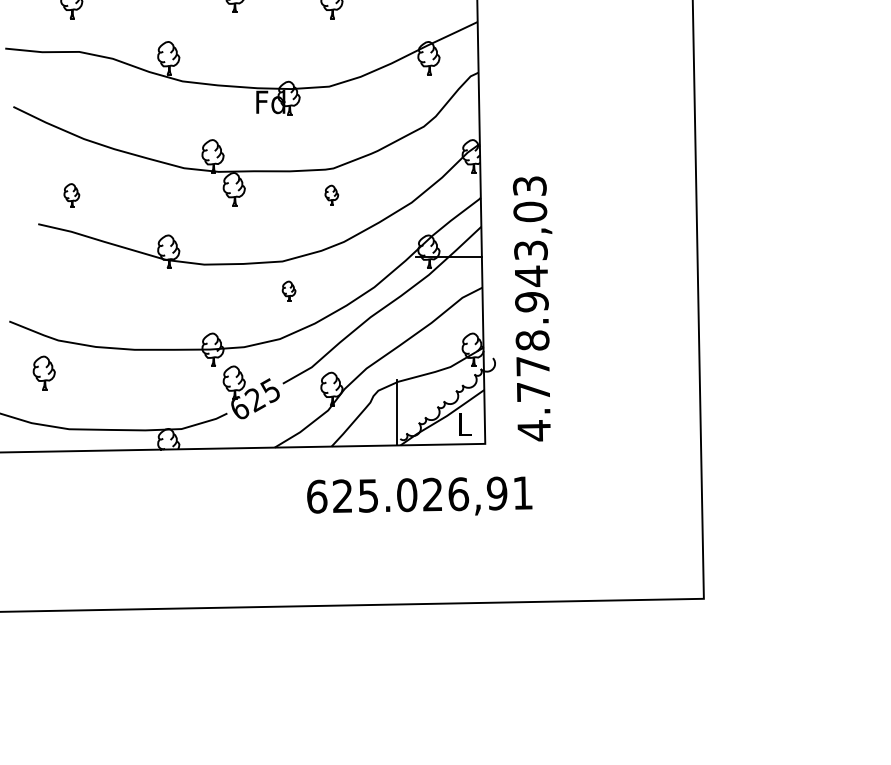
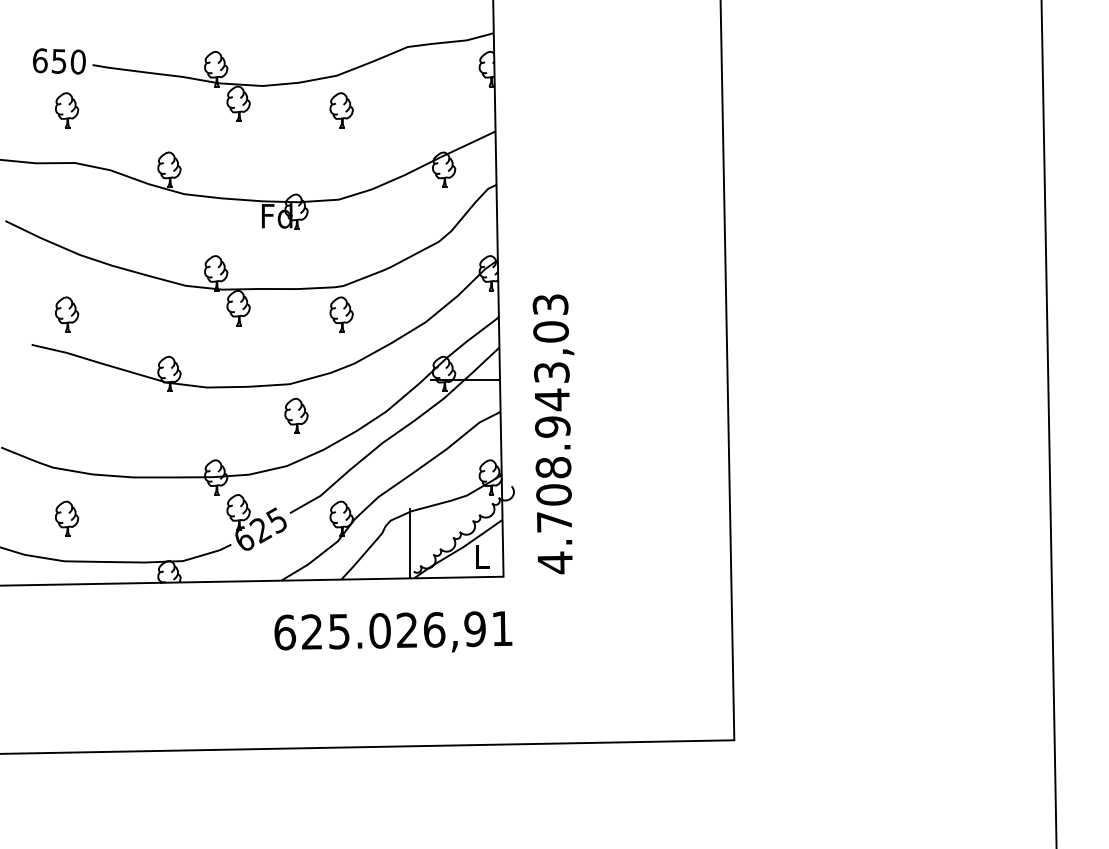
part: (72, 195) -> (67, 314), size x1.43
part: (331, 195) -> (341, 314), size x1.67
part: (289, 291) -> (296, 415), size x1.67
text: (532, 365) -> (553, 494), 4.778.943,03 -> 4.708.943,03
part: (44, 372) -> (67, 518), moved
text: (419, 495) -> (393, 631), moved

